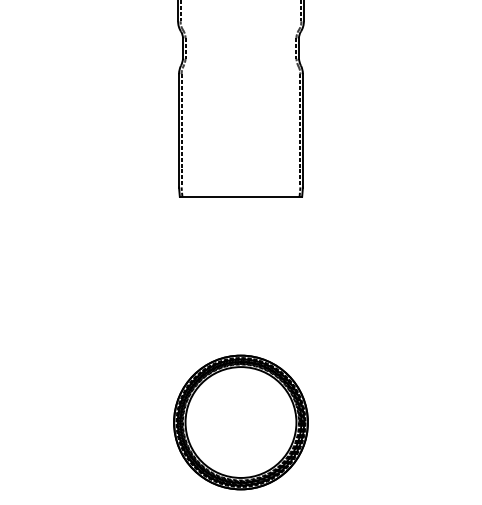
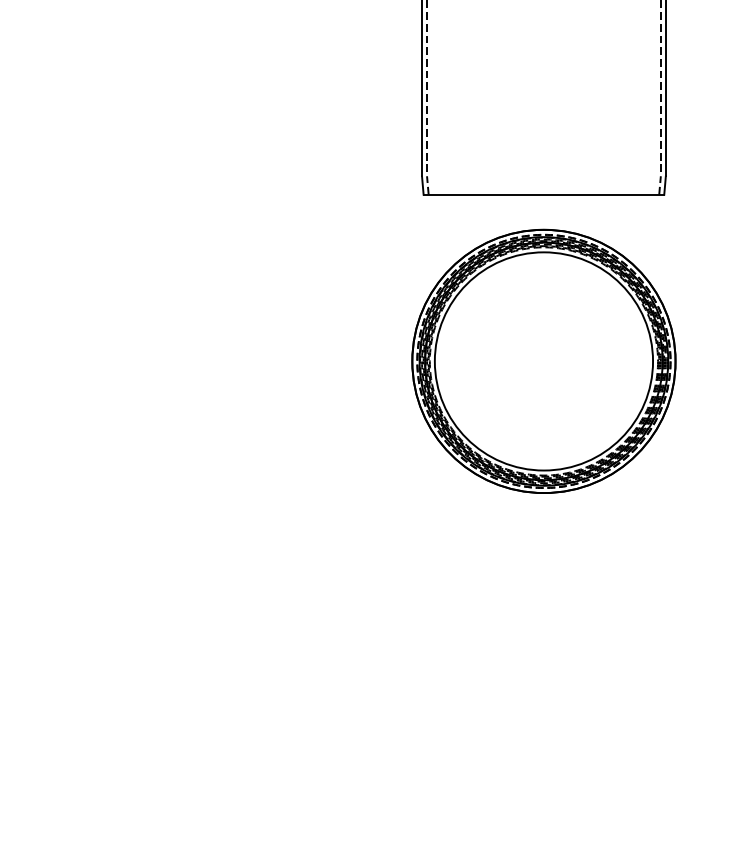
part: (240, 422) -> (542, 361), moved

